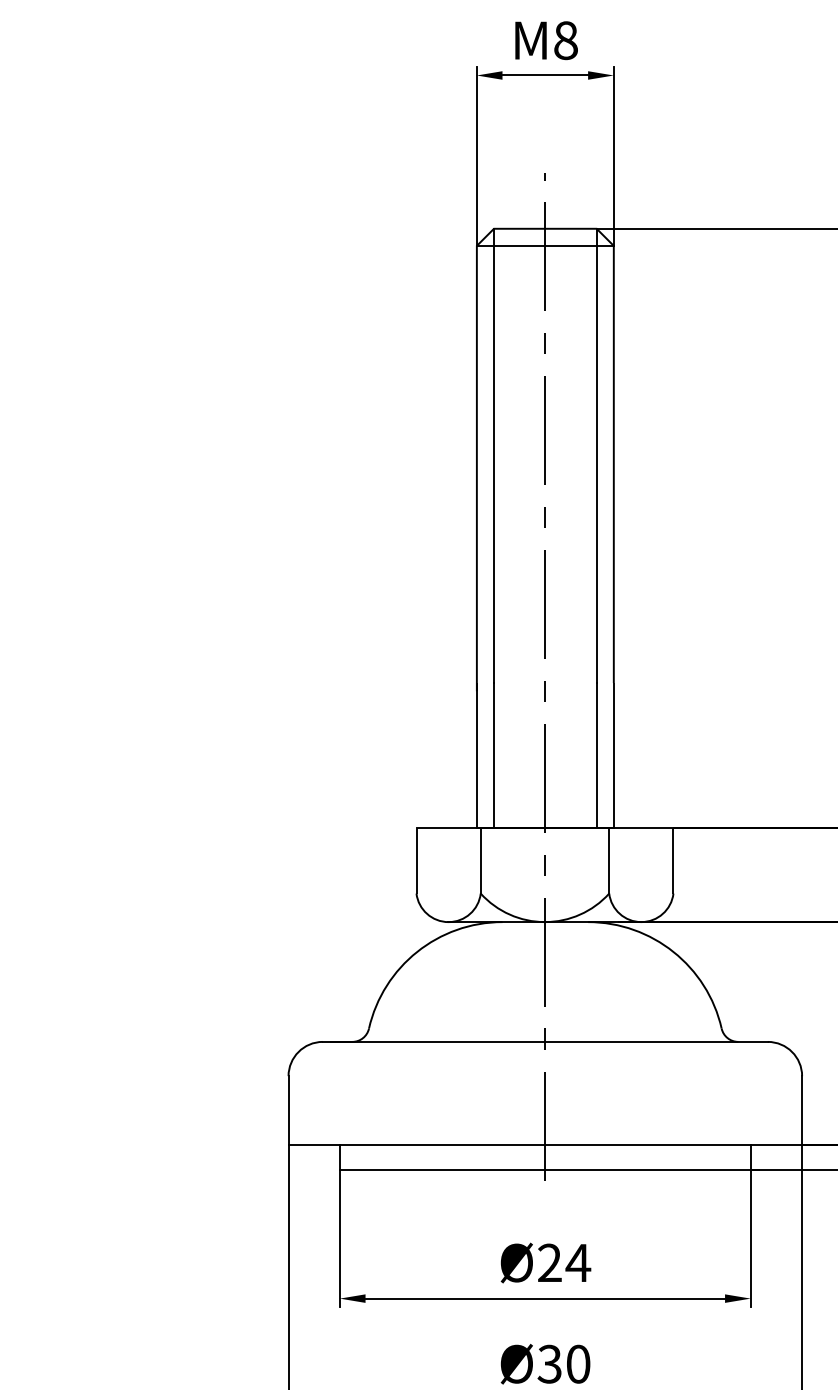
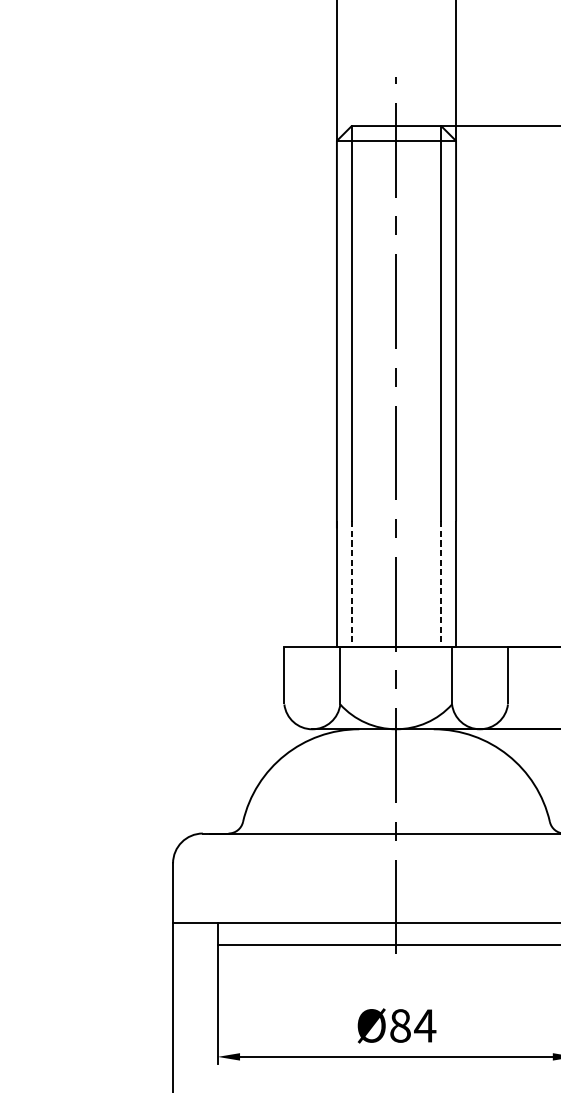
line: (493, 756) -> (351, 585), solid -> dashed
line: (596, 756) -> (440, 585), solid -> dashed
text: (549, 1262) -> (400, 1025), Ø24 -> Ø84

